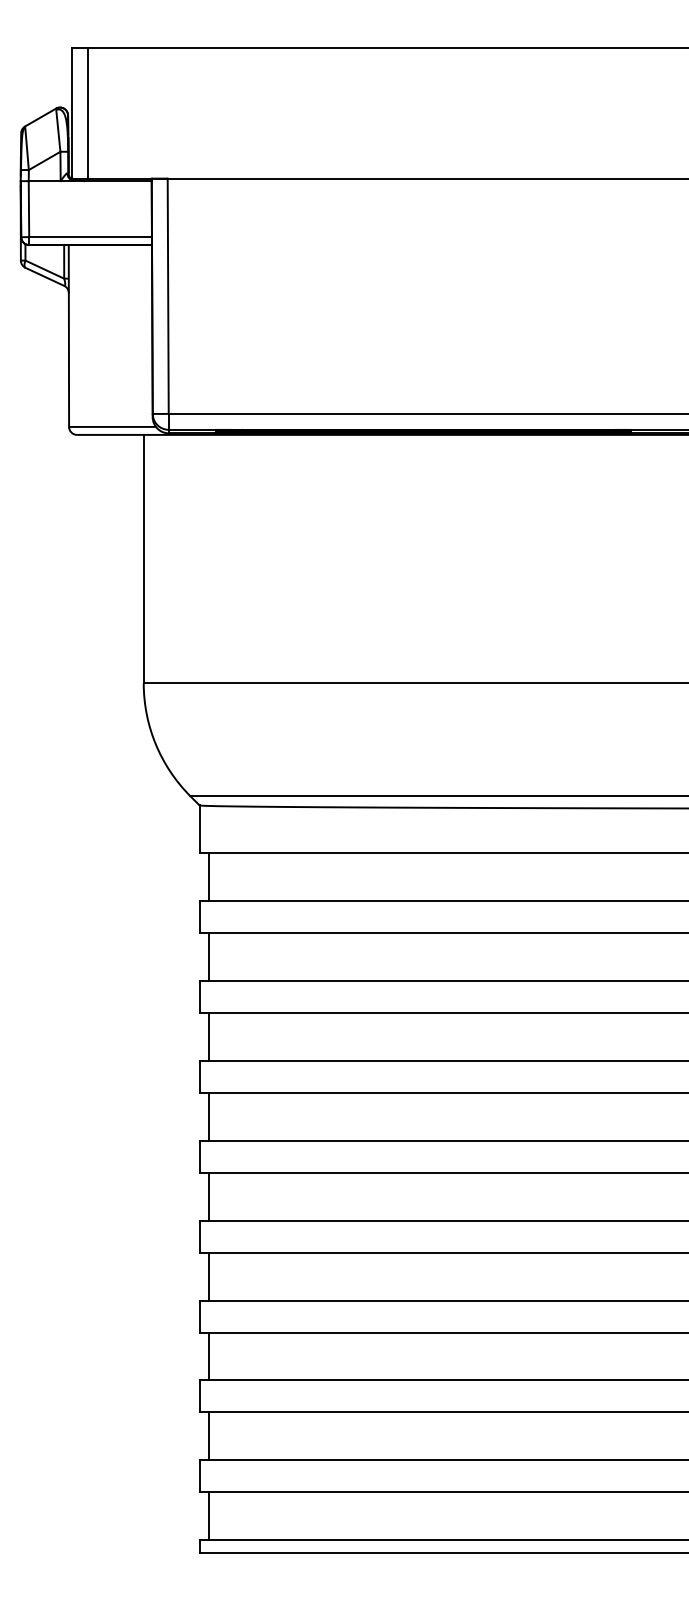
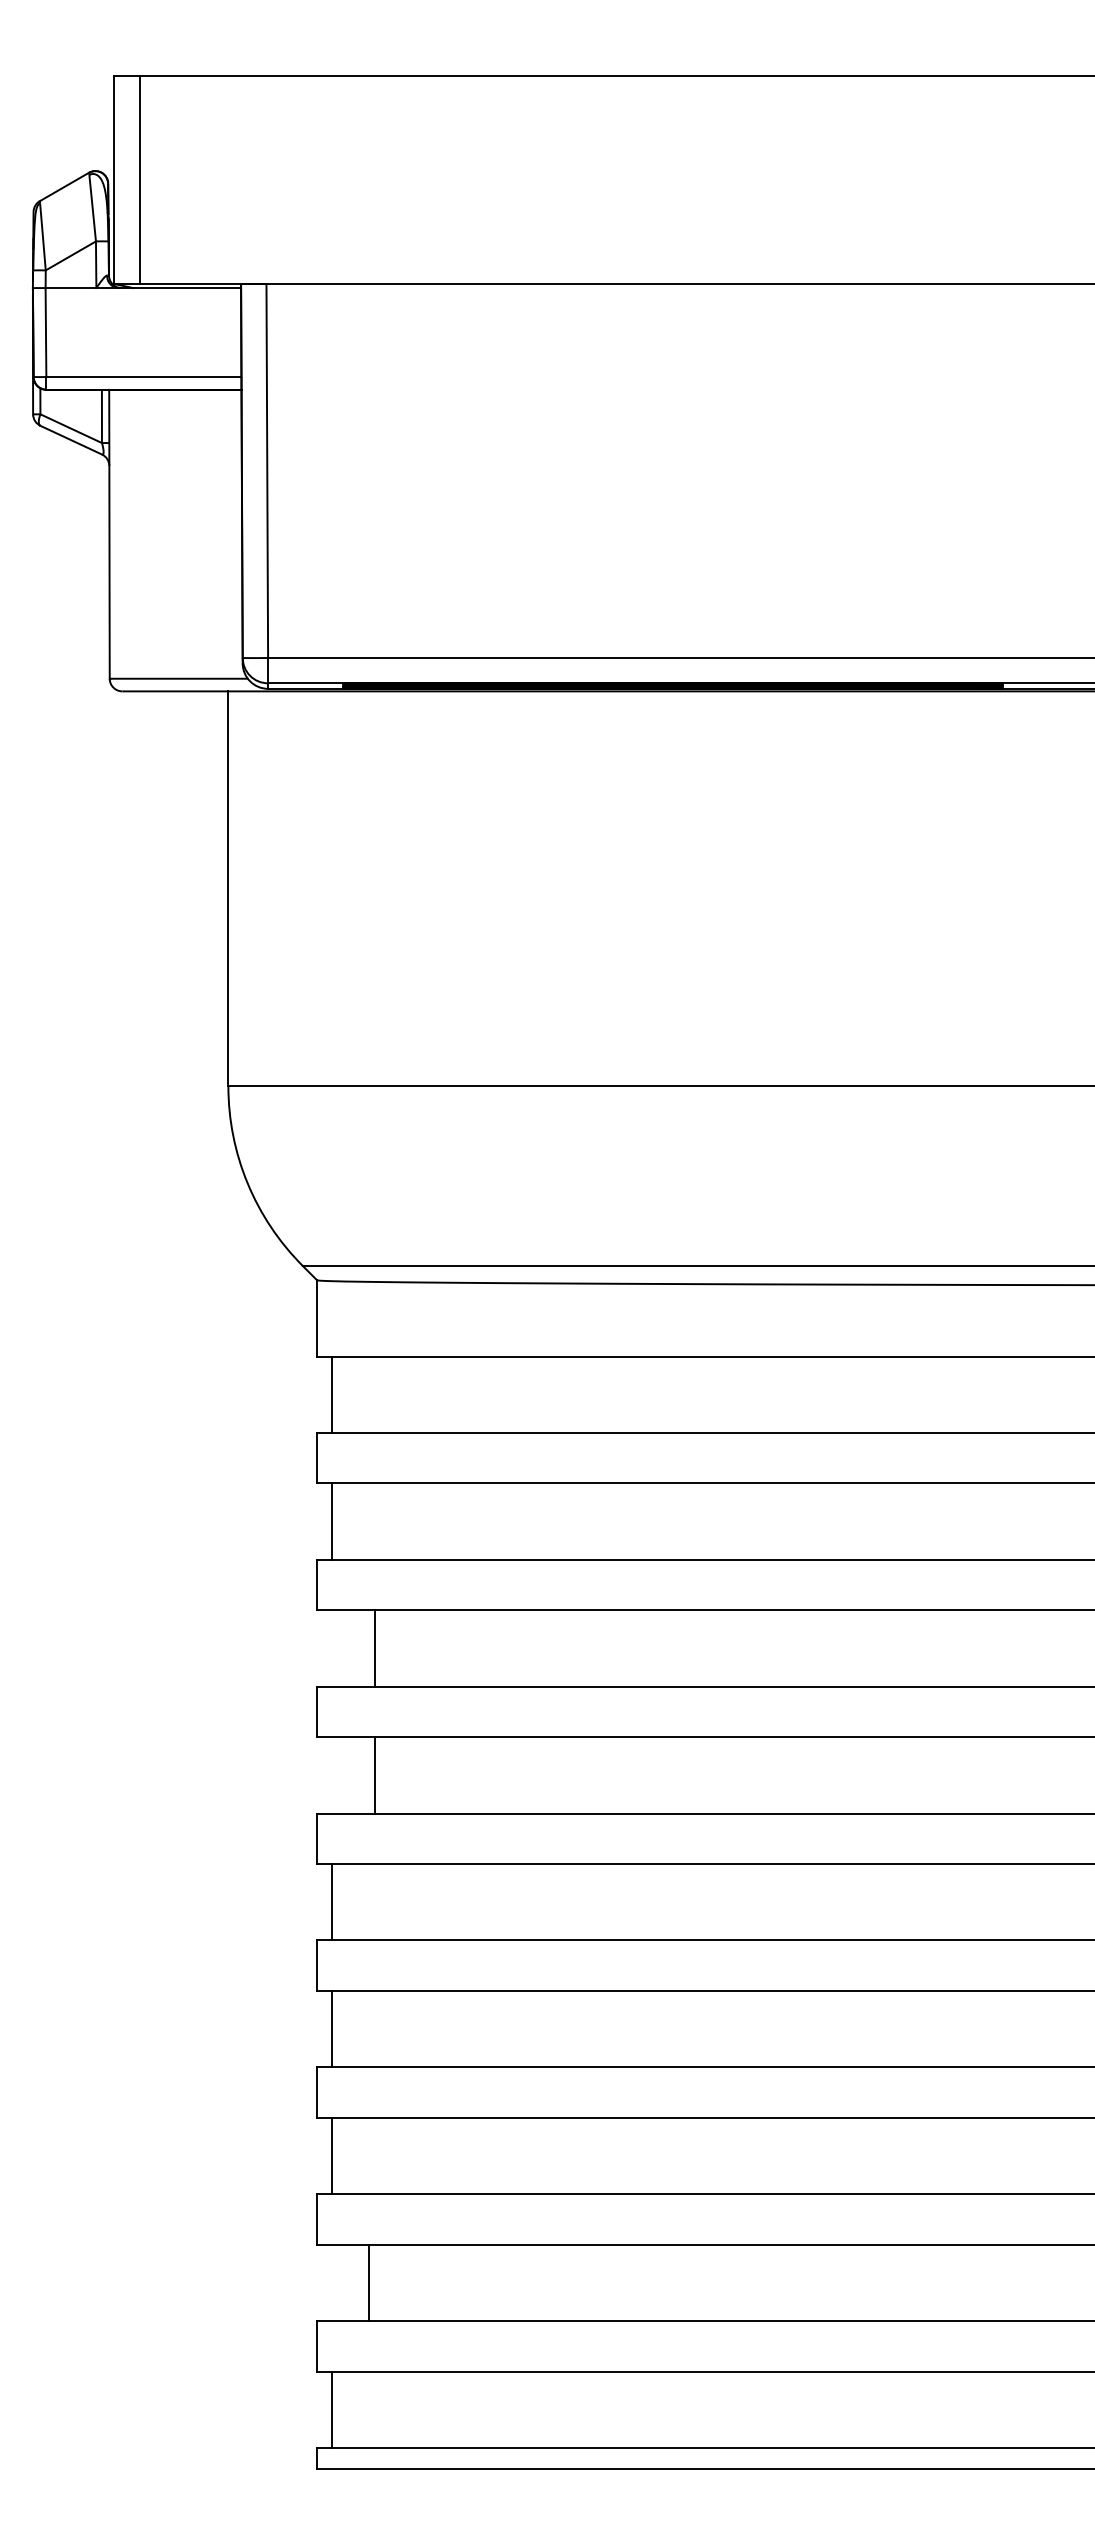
line: (209, 1037) -> (375, 1649), moved
line: (209, 1116) -> (375, 1774), moved
line: (209, 1436) -> (369, 2283), moved

